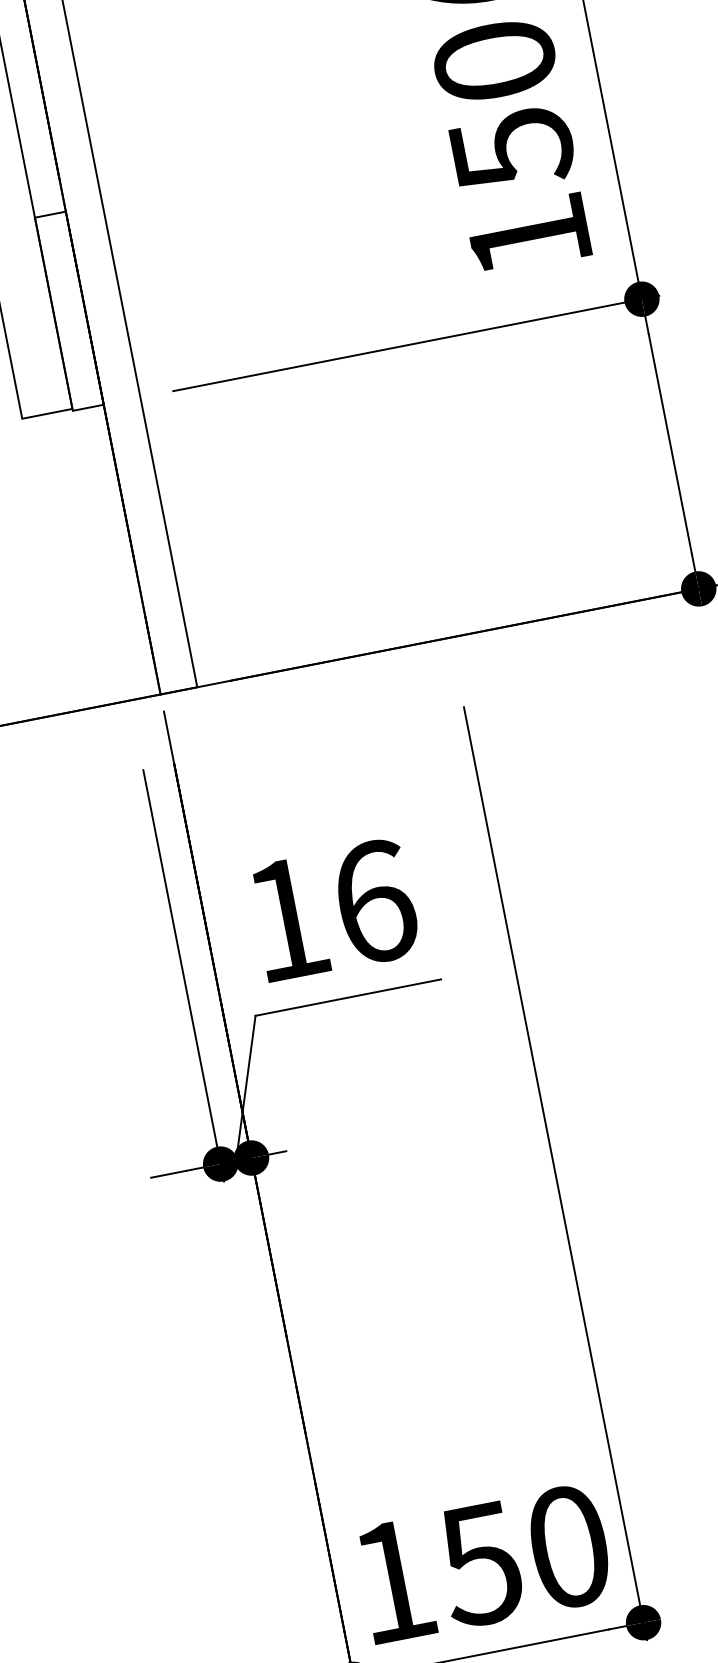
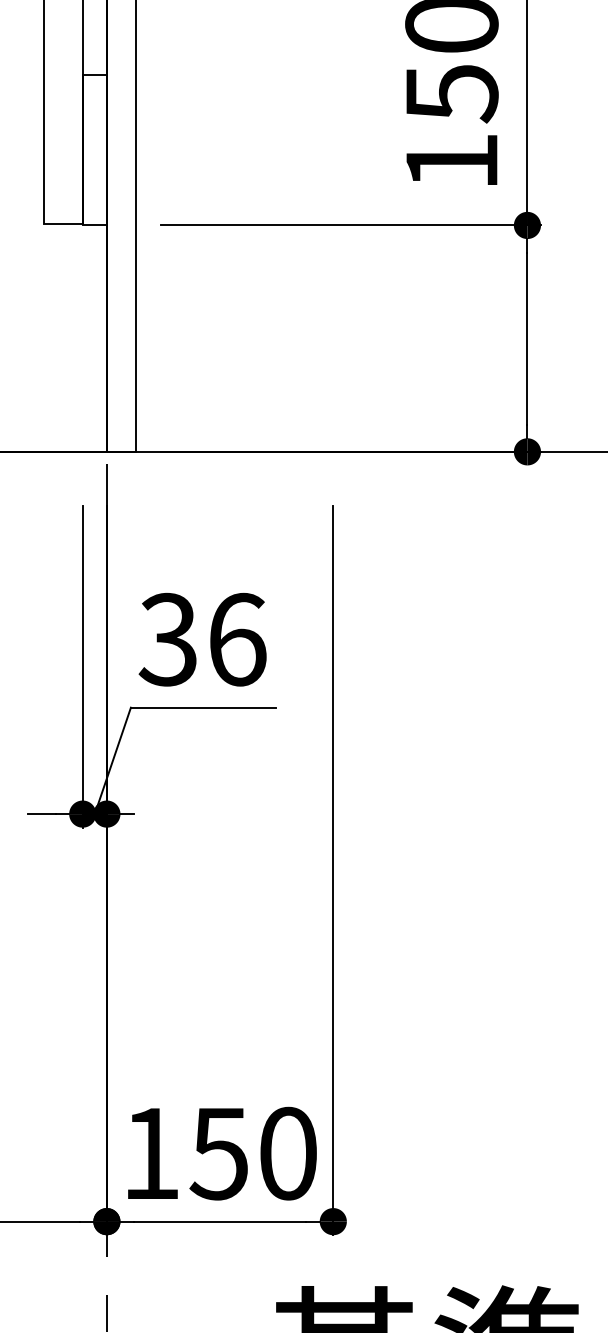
text: (285, 919) -> (167, 639), 16 -> 36

